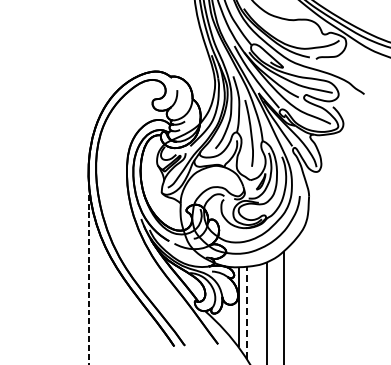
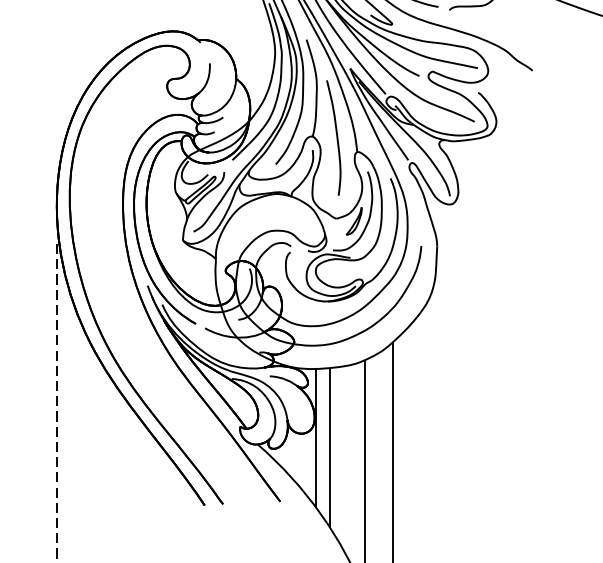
line: (246, 312) -> (329, 446), dashed -> solid

